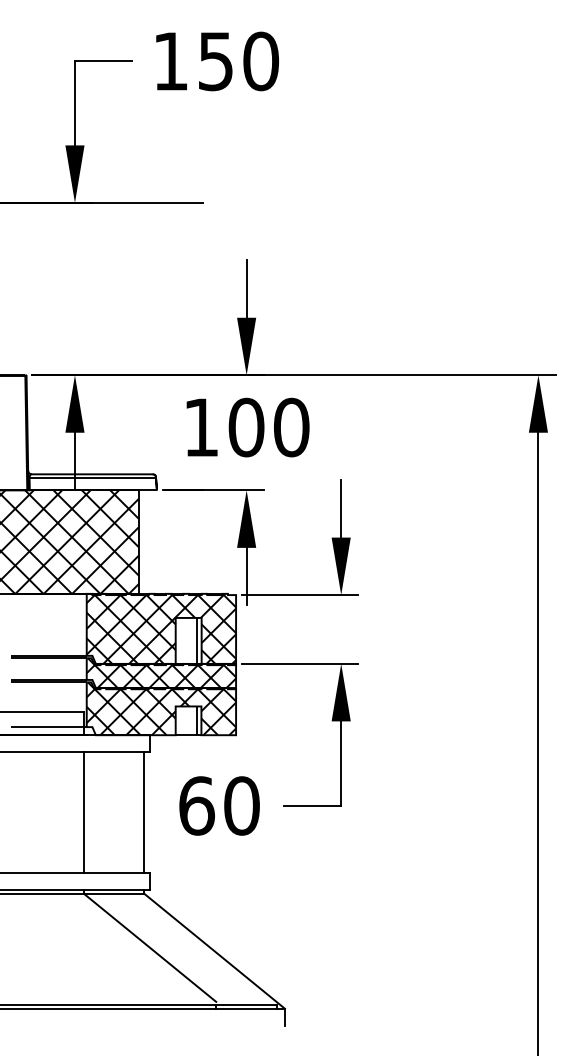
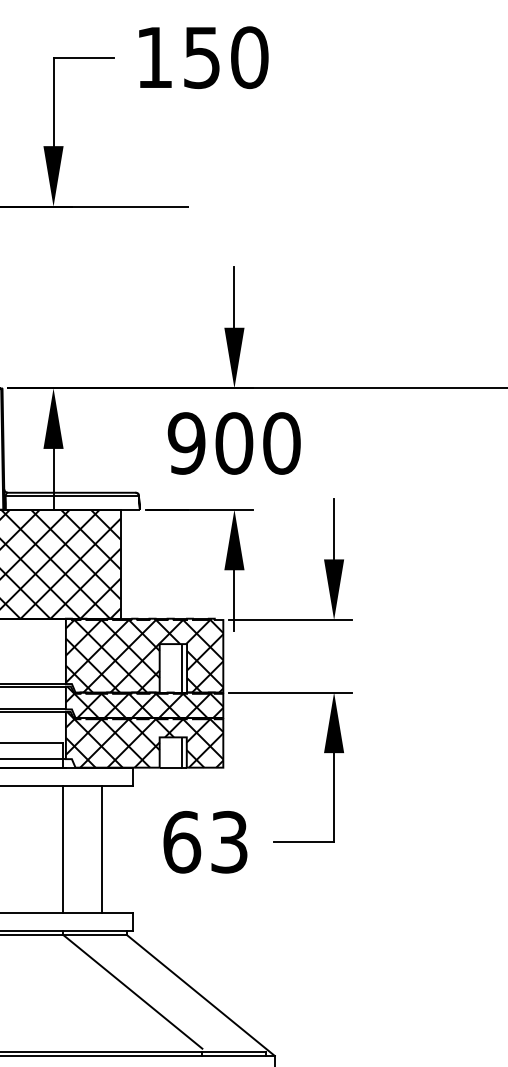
text: (201, 427) -> (186, 443), 100 -> 900
text: (241, 805) -> (229, 841), 60 -> 63
line: (144, 812) -> (102, 849), moved

